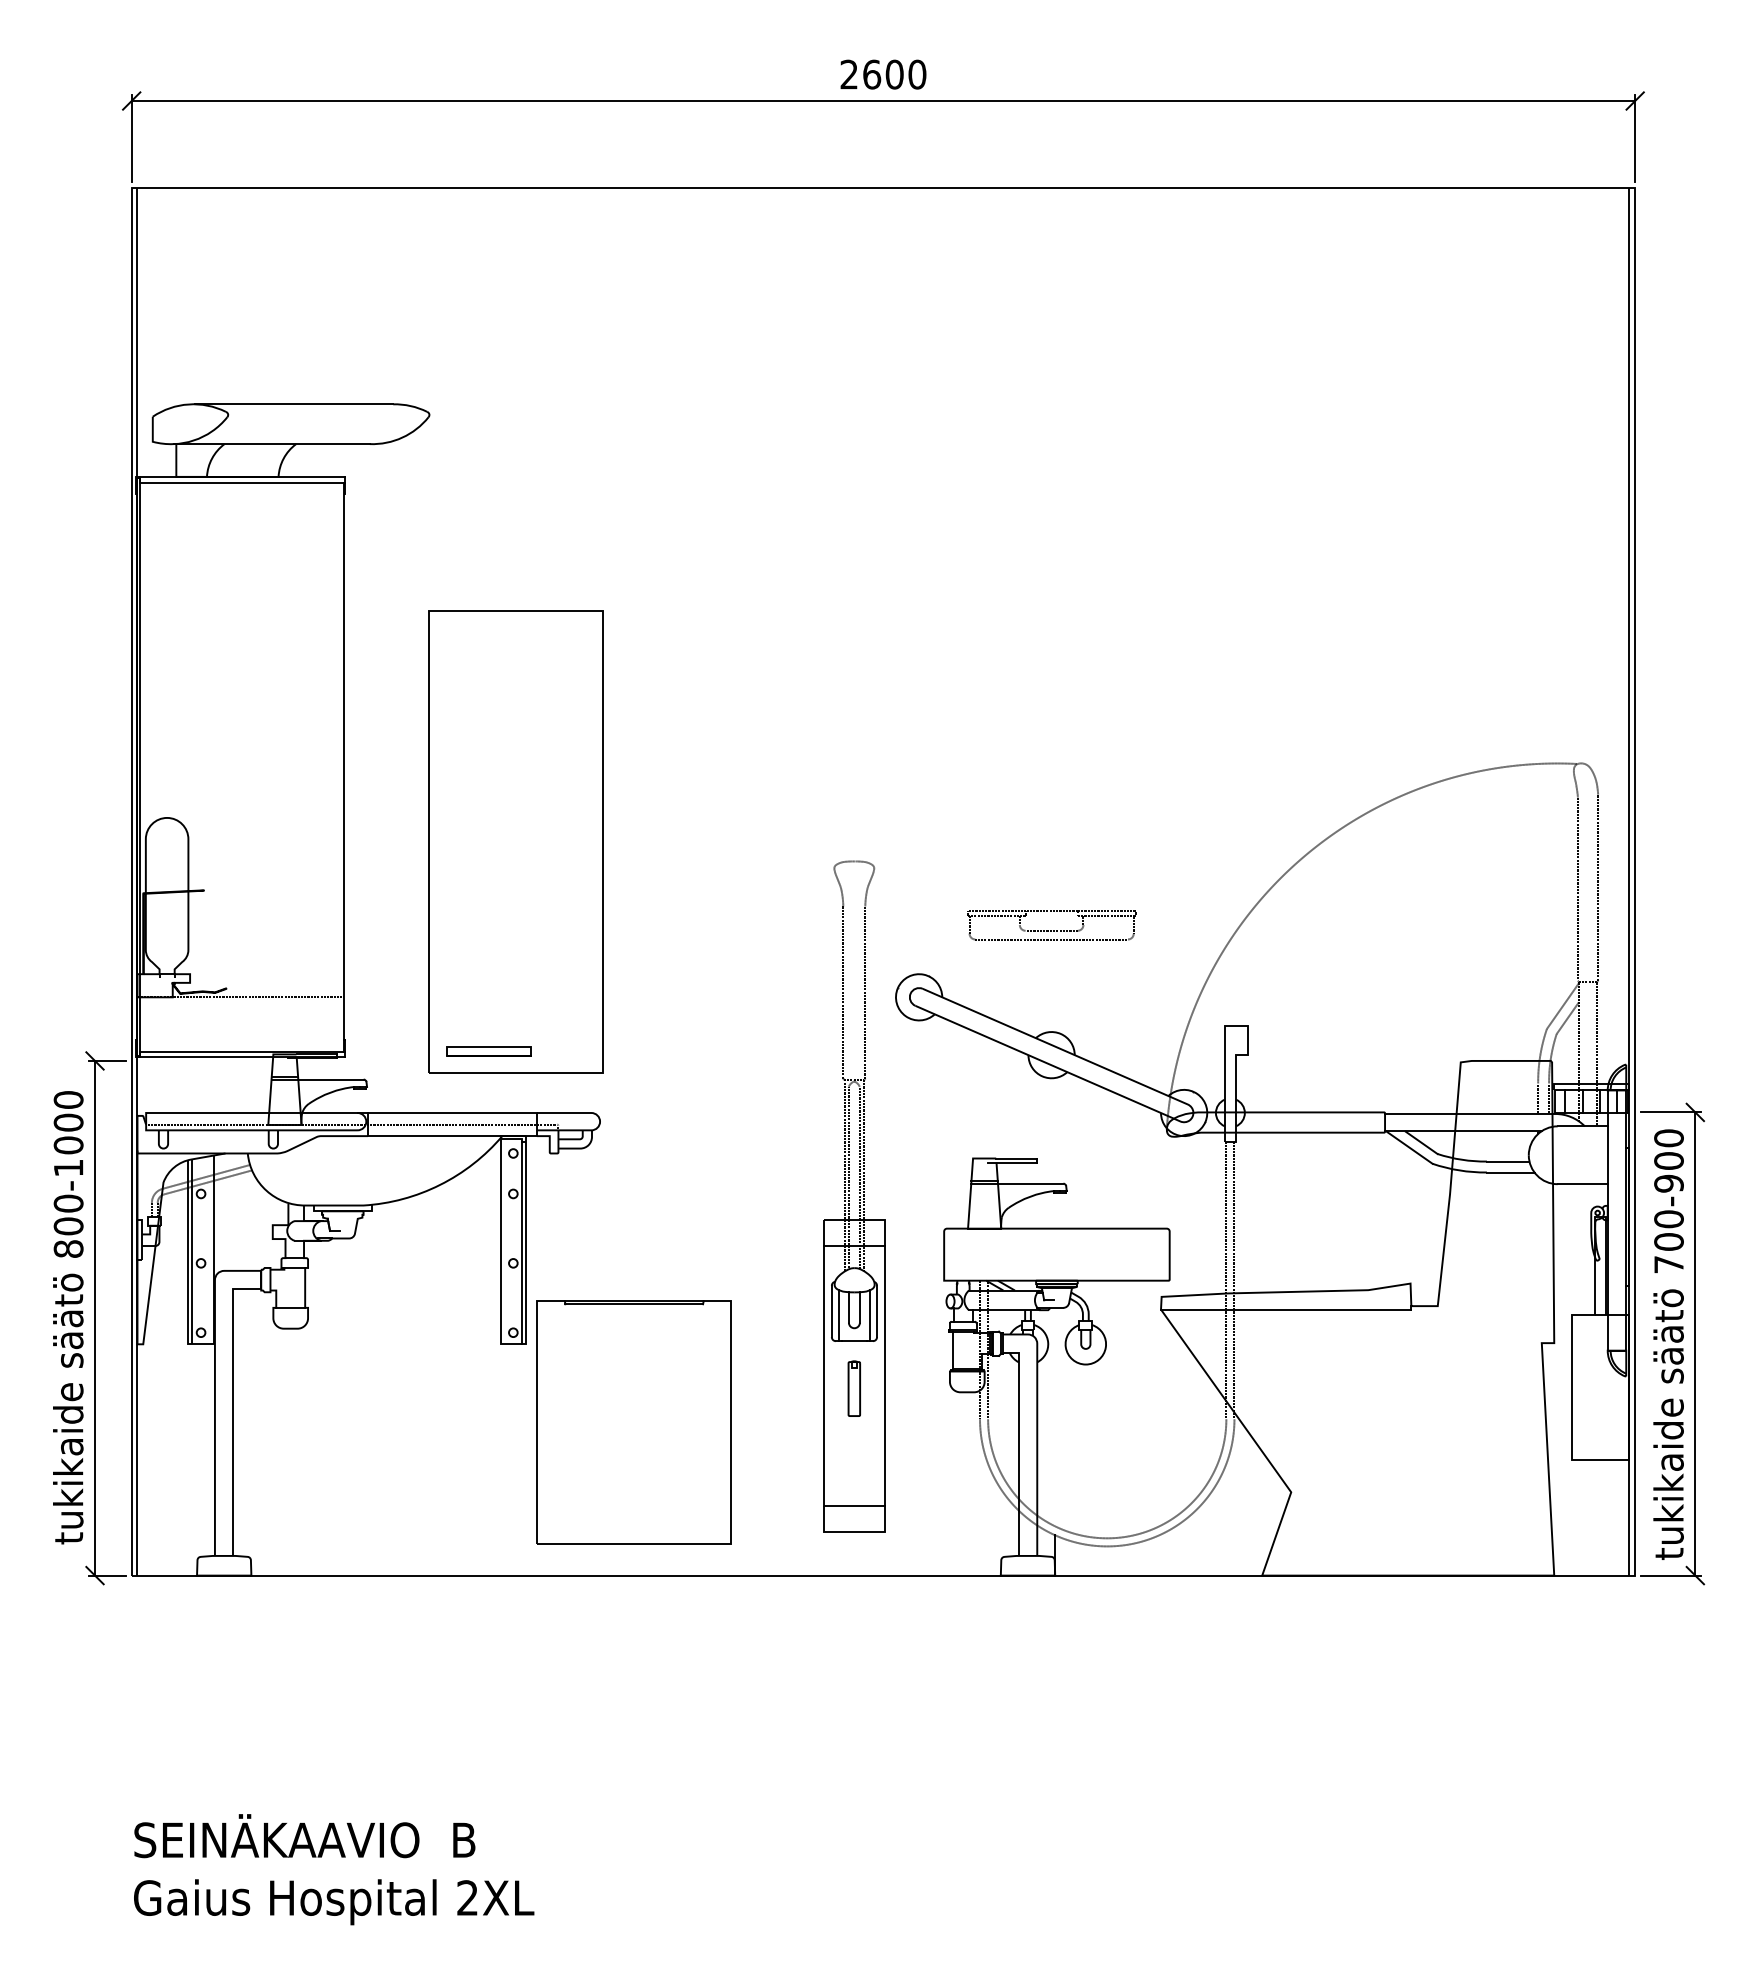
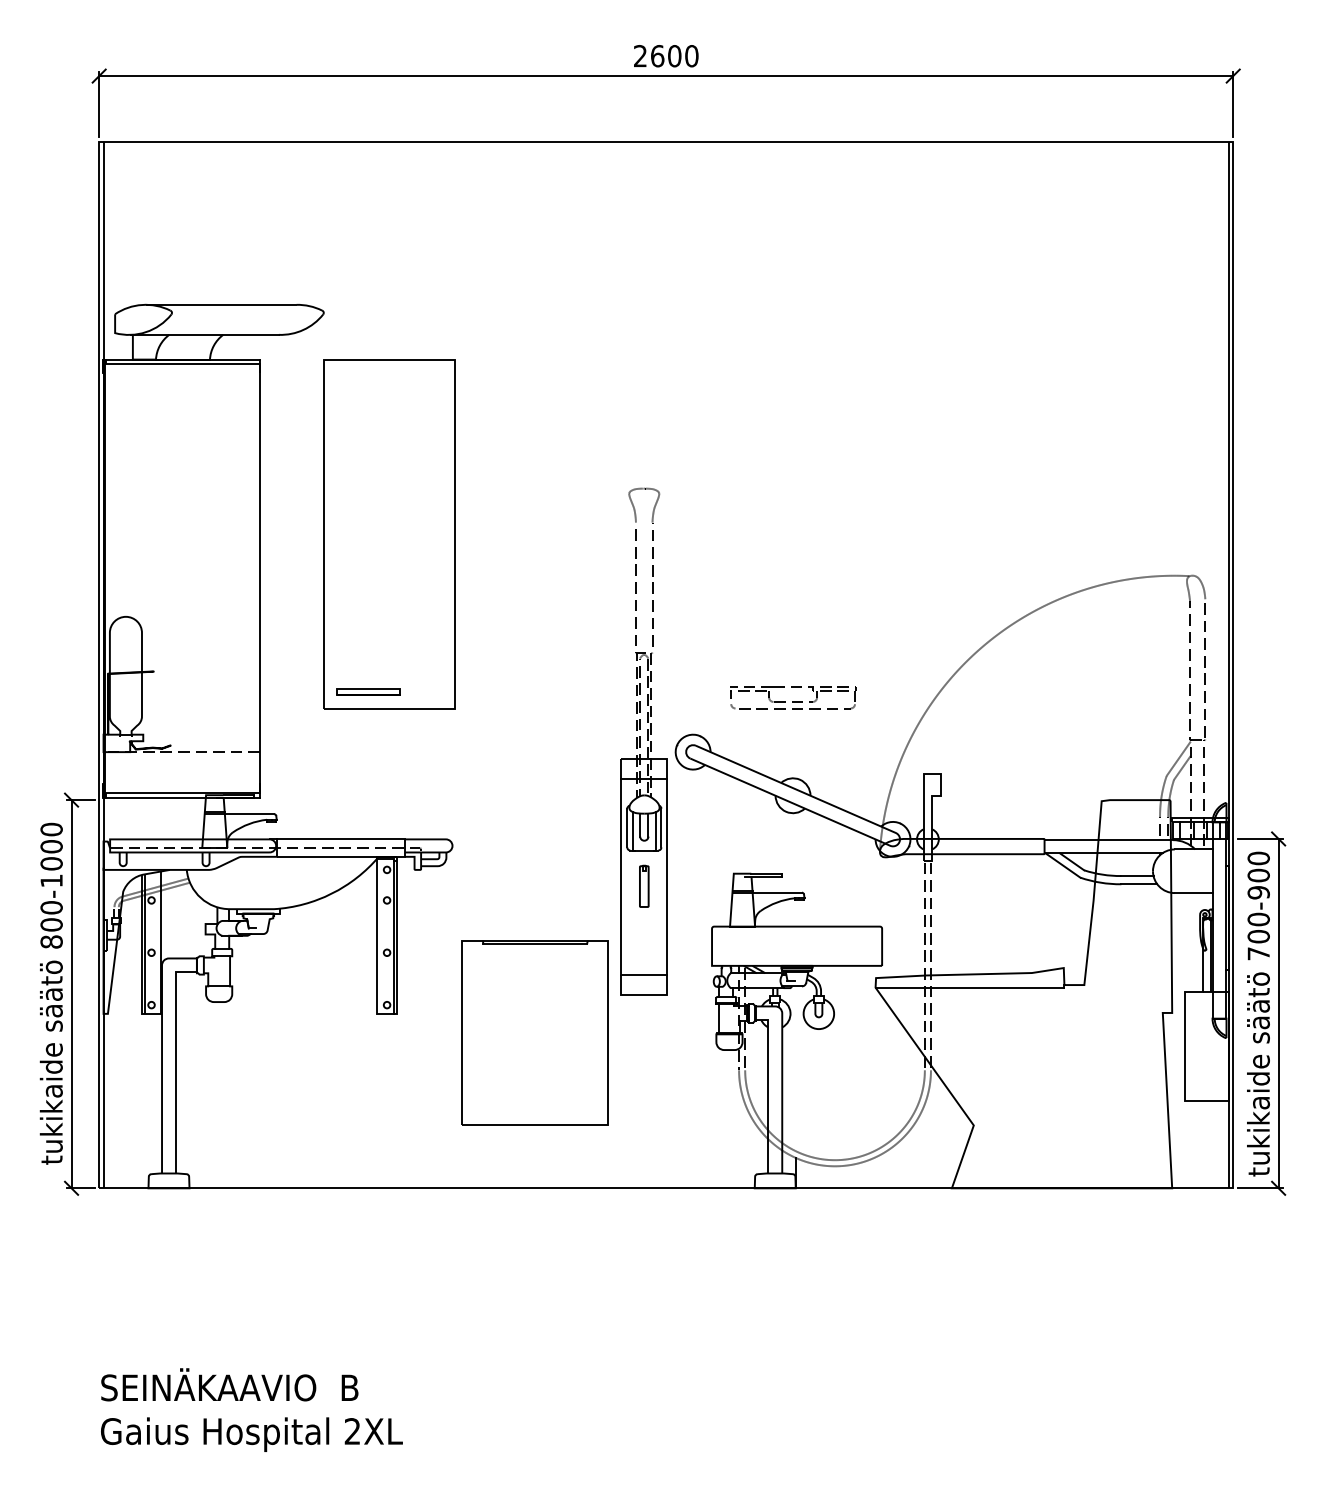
part: (516, 842) -> (389, 534), moved
part: (853, 1196) -> (643, 741), moved
part: (633, 1422) -> (534, 1032), moved

